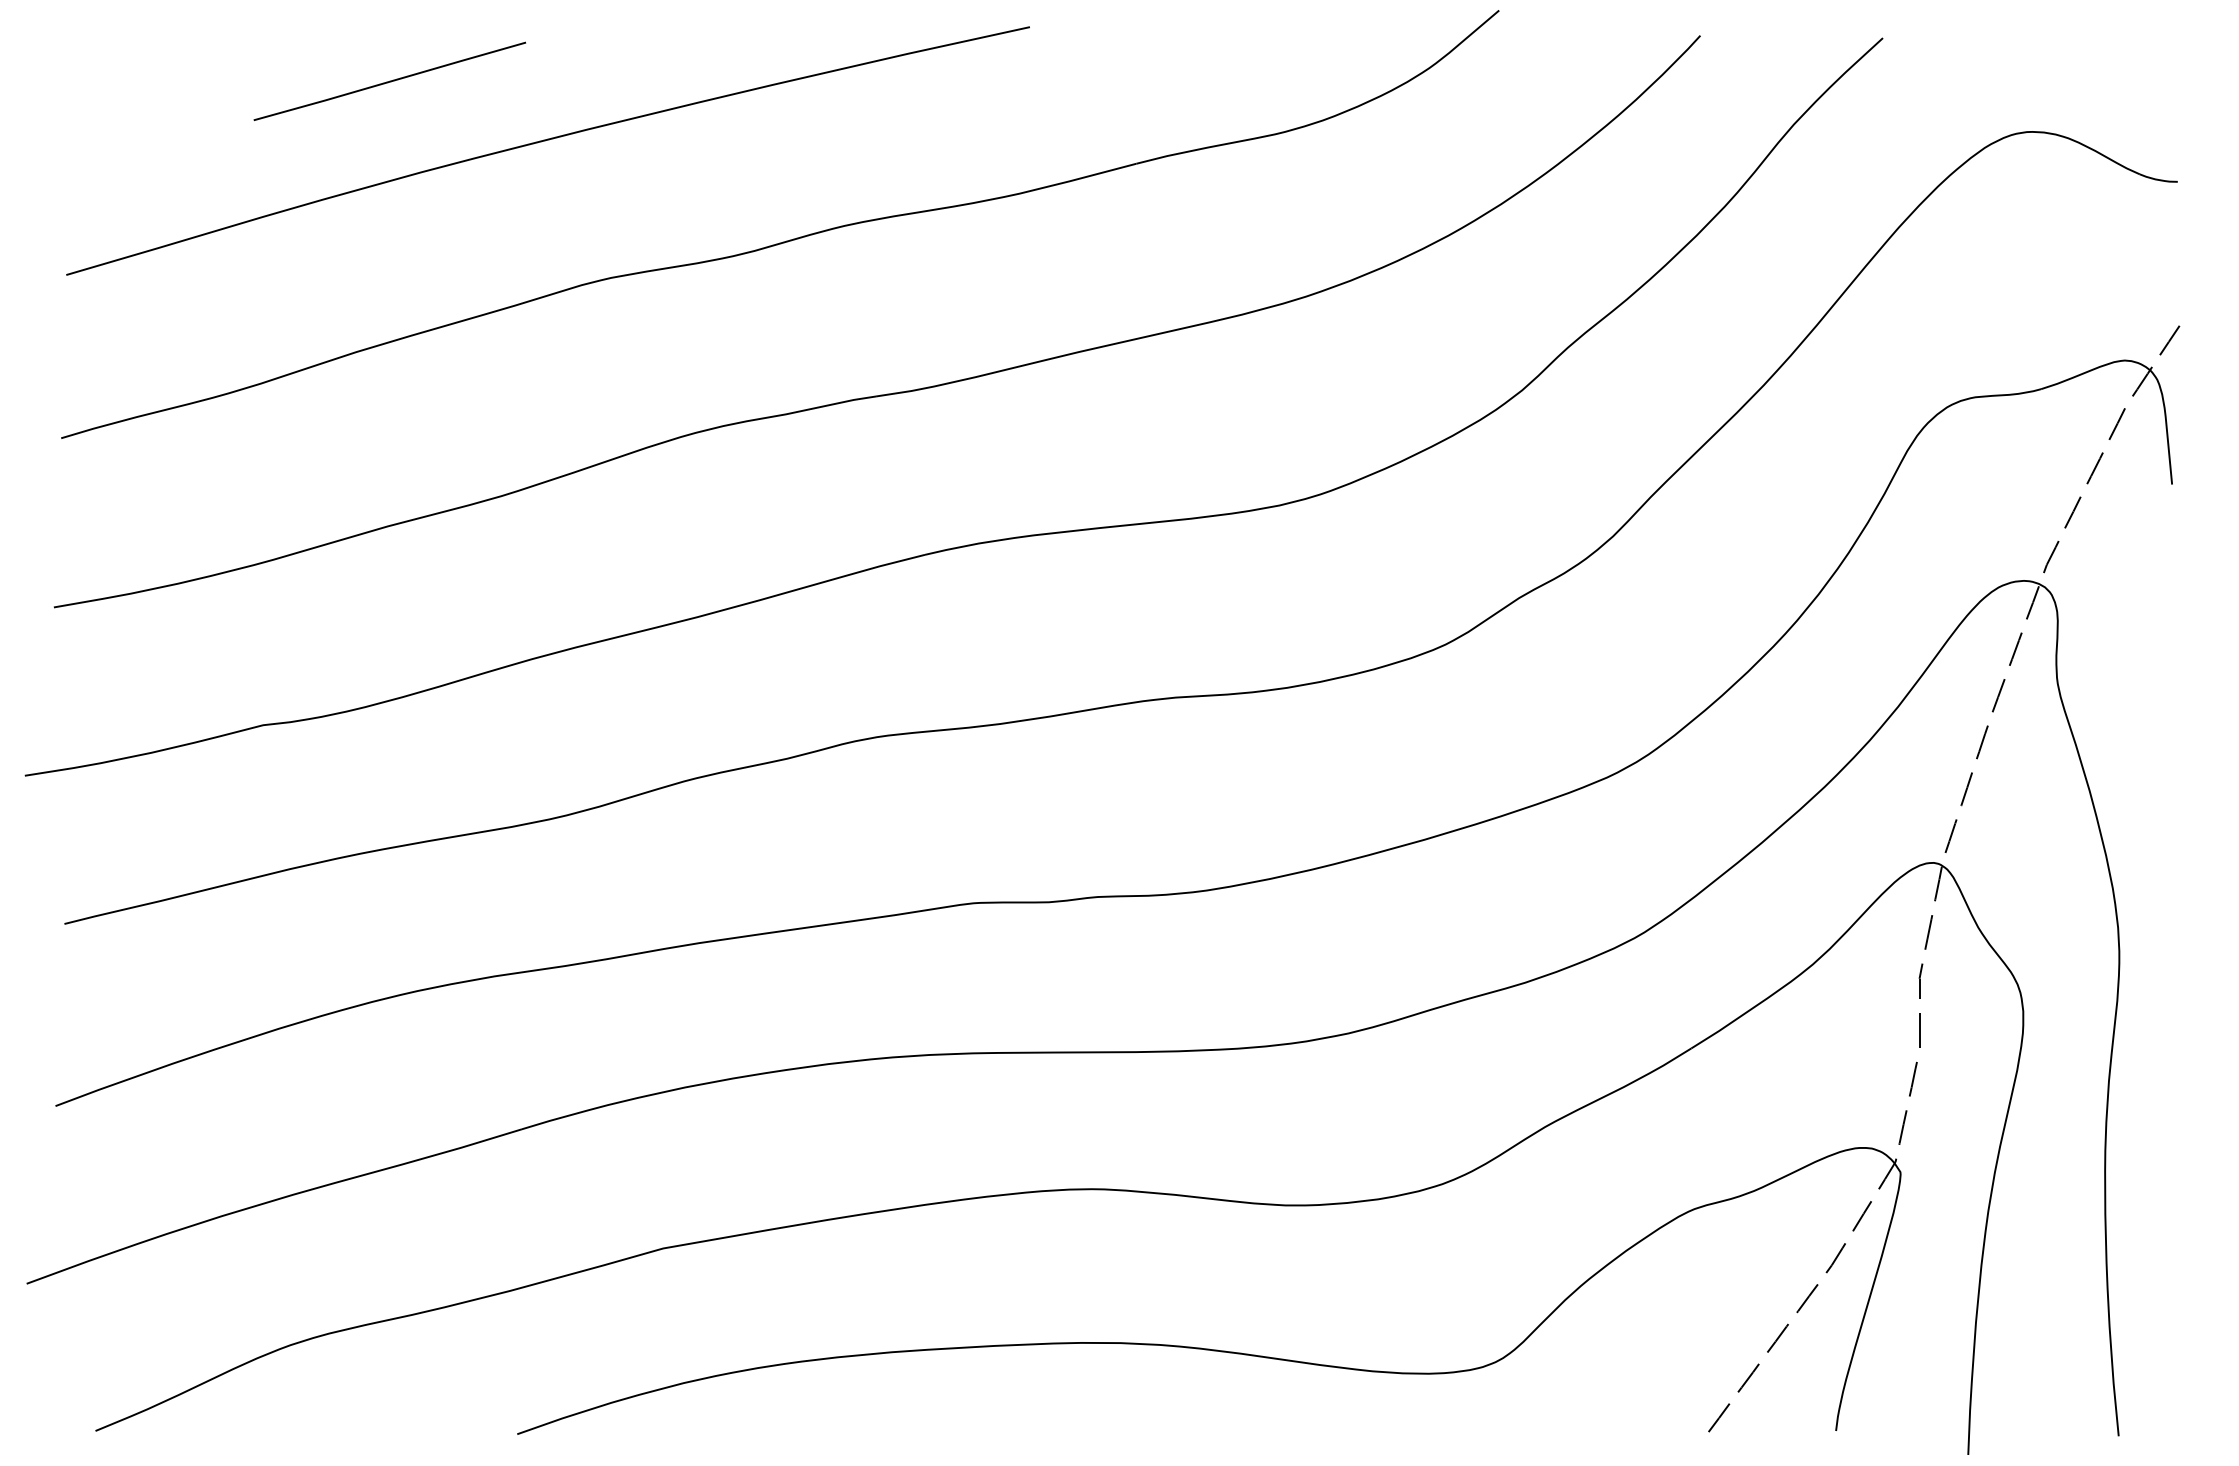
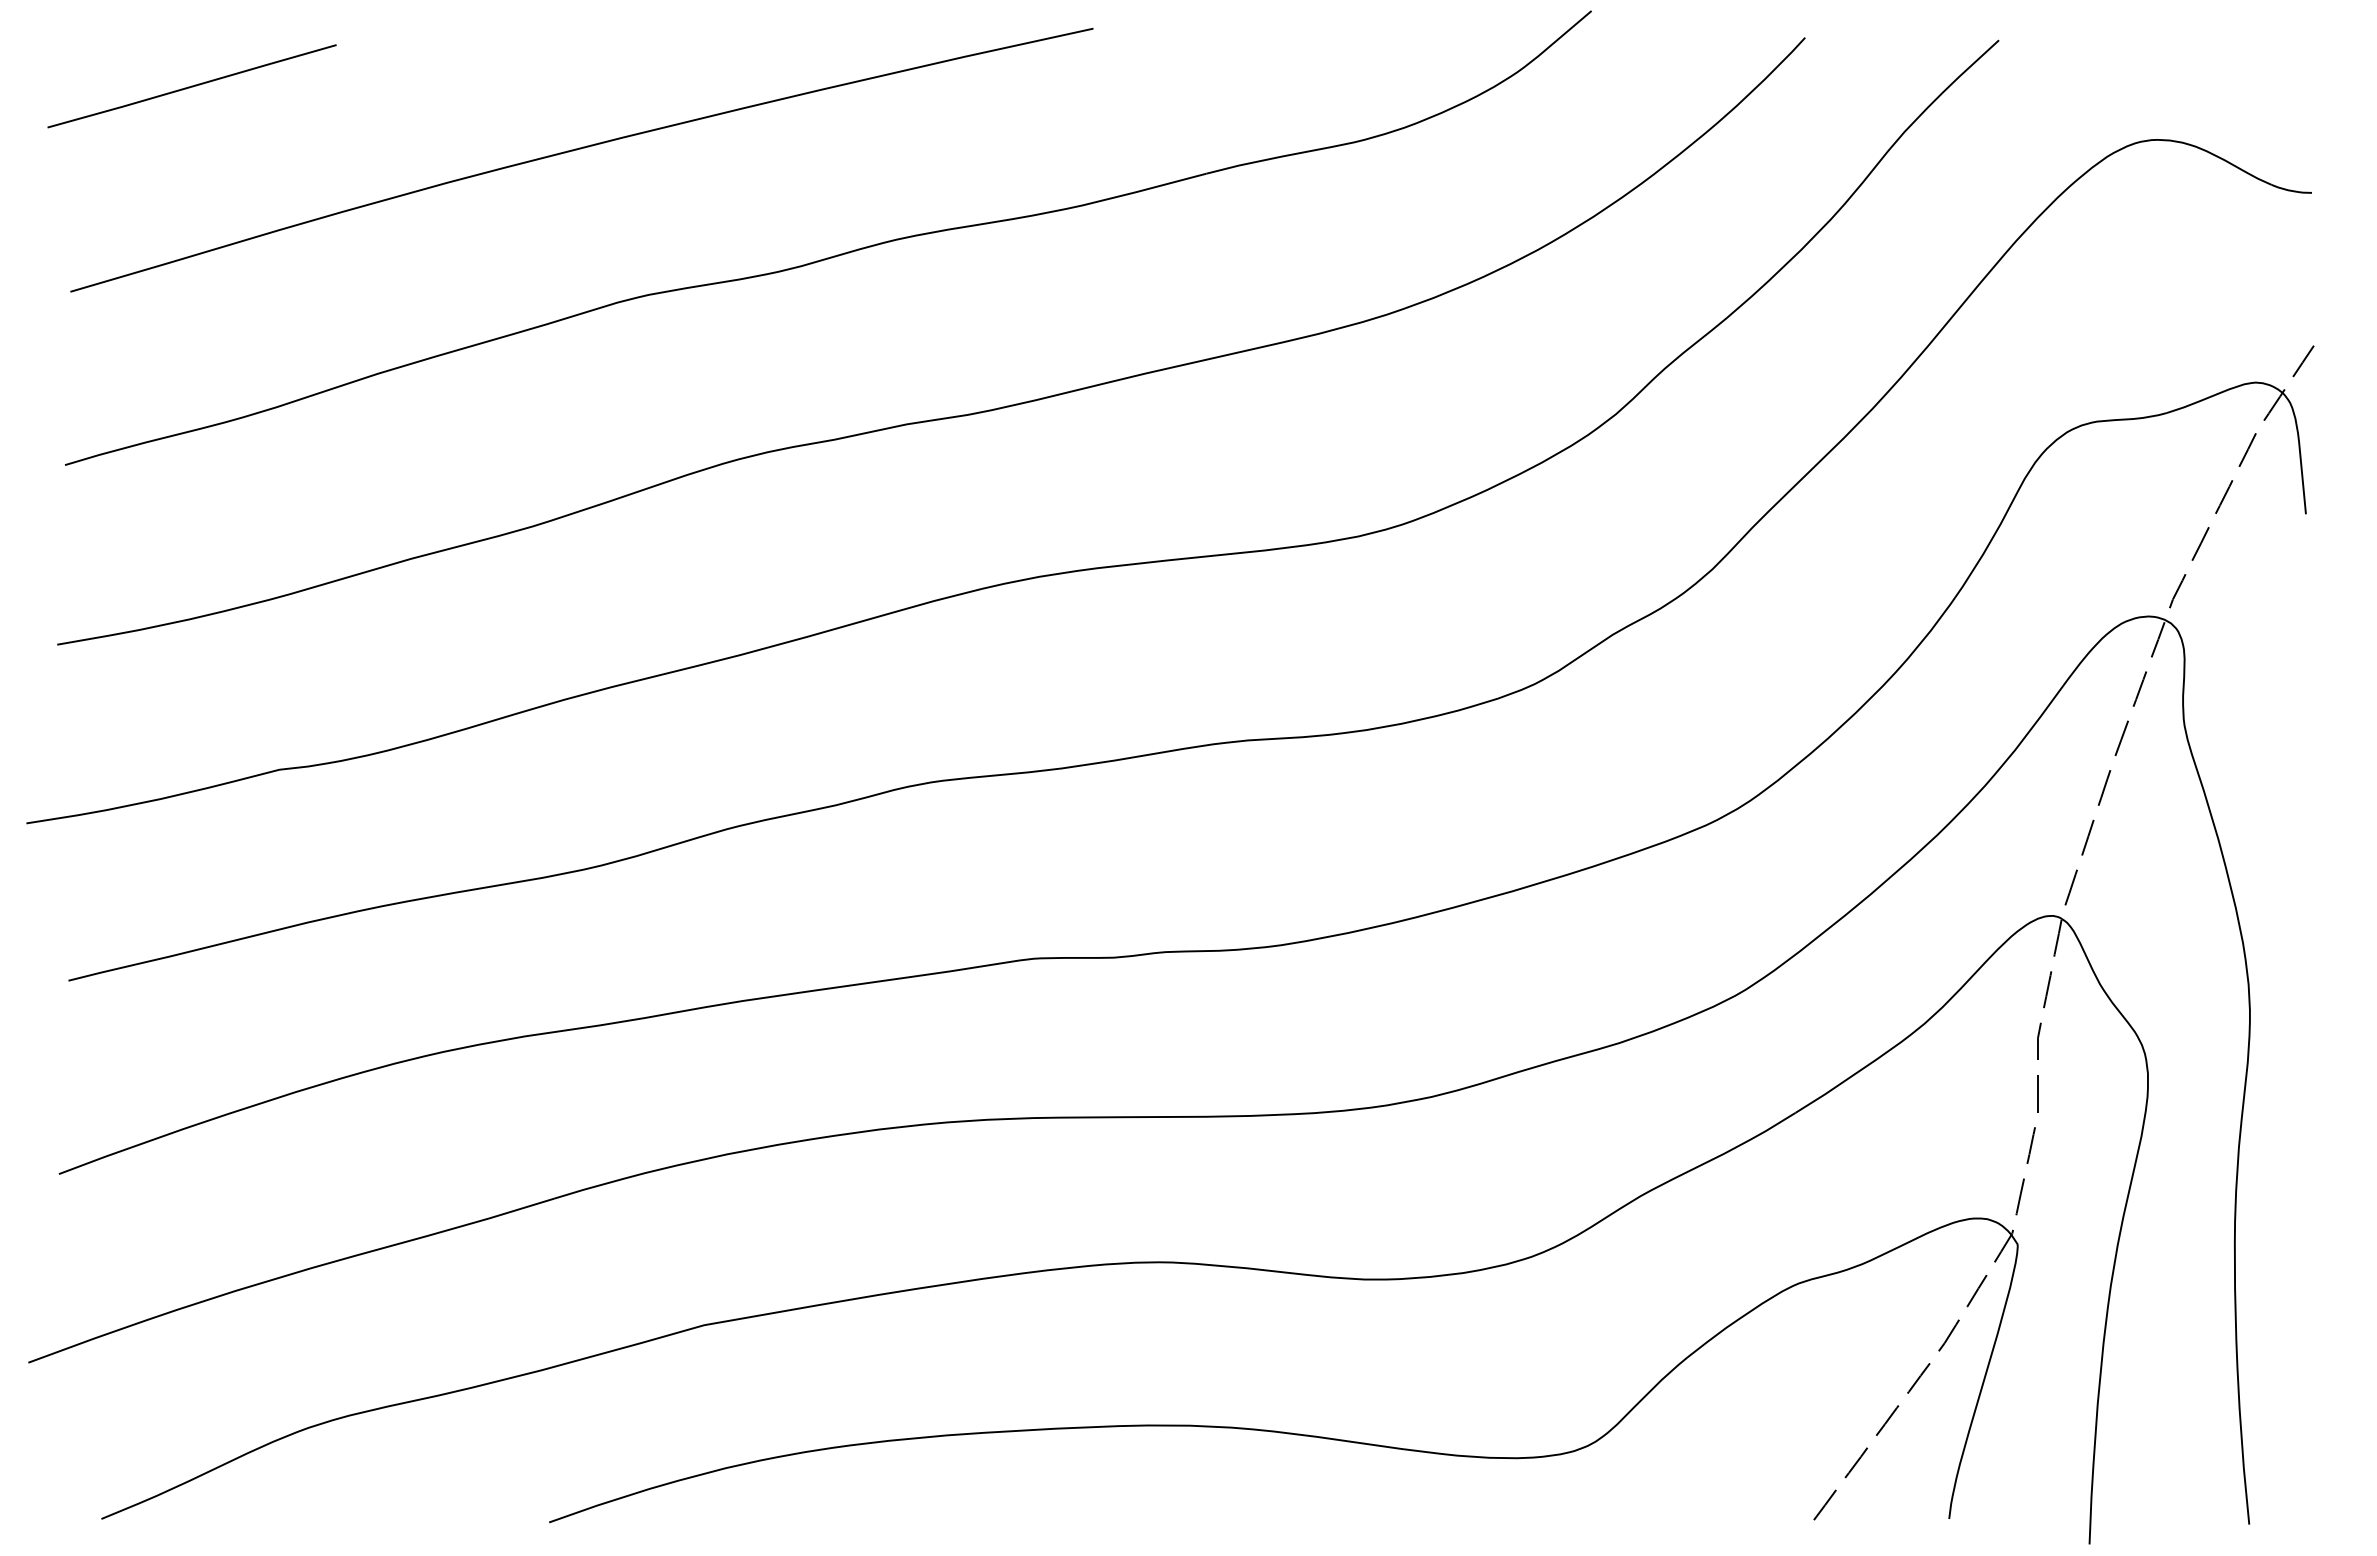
line: (389, 80) -> (191, 85), moved

